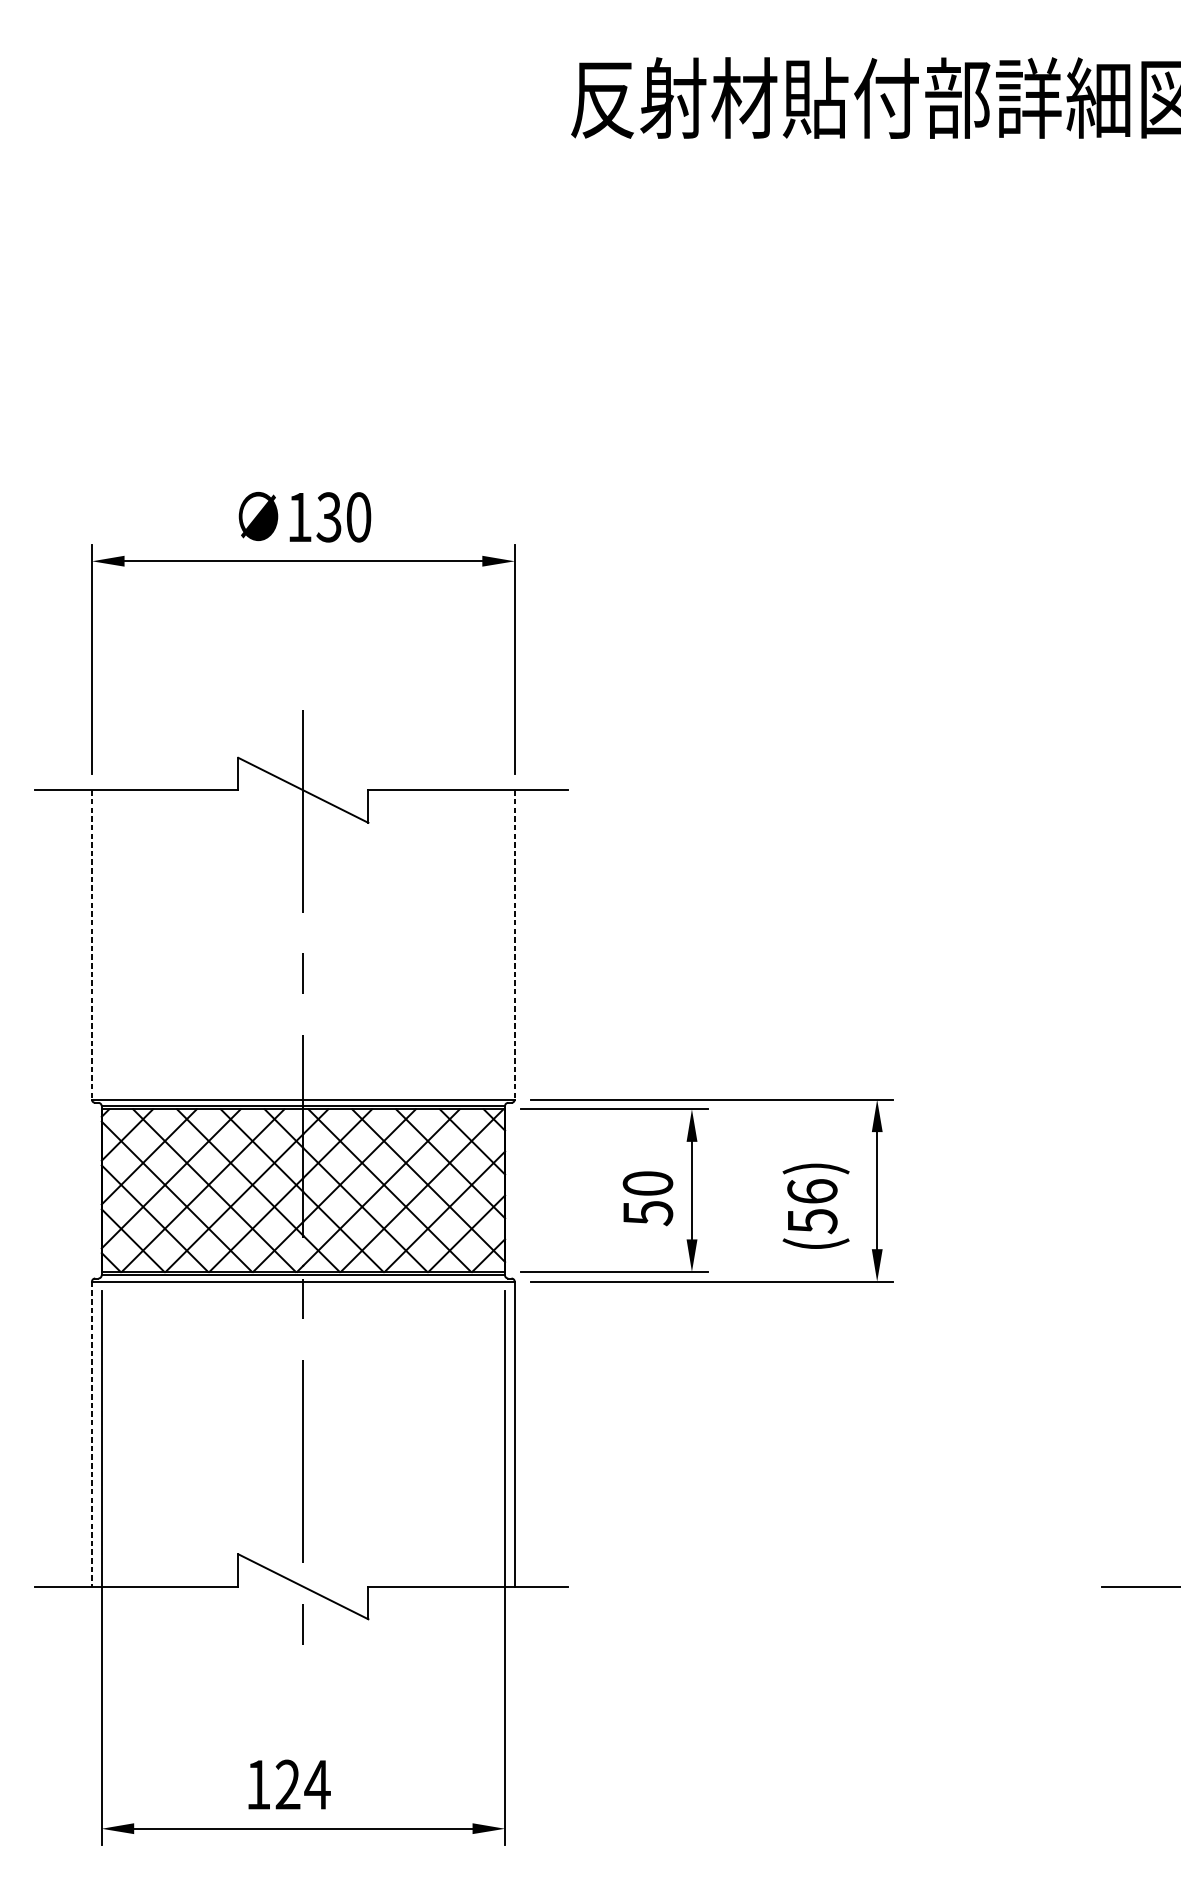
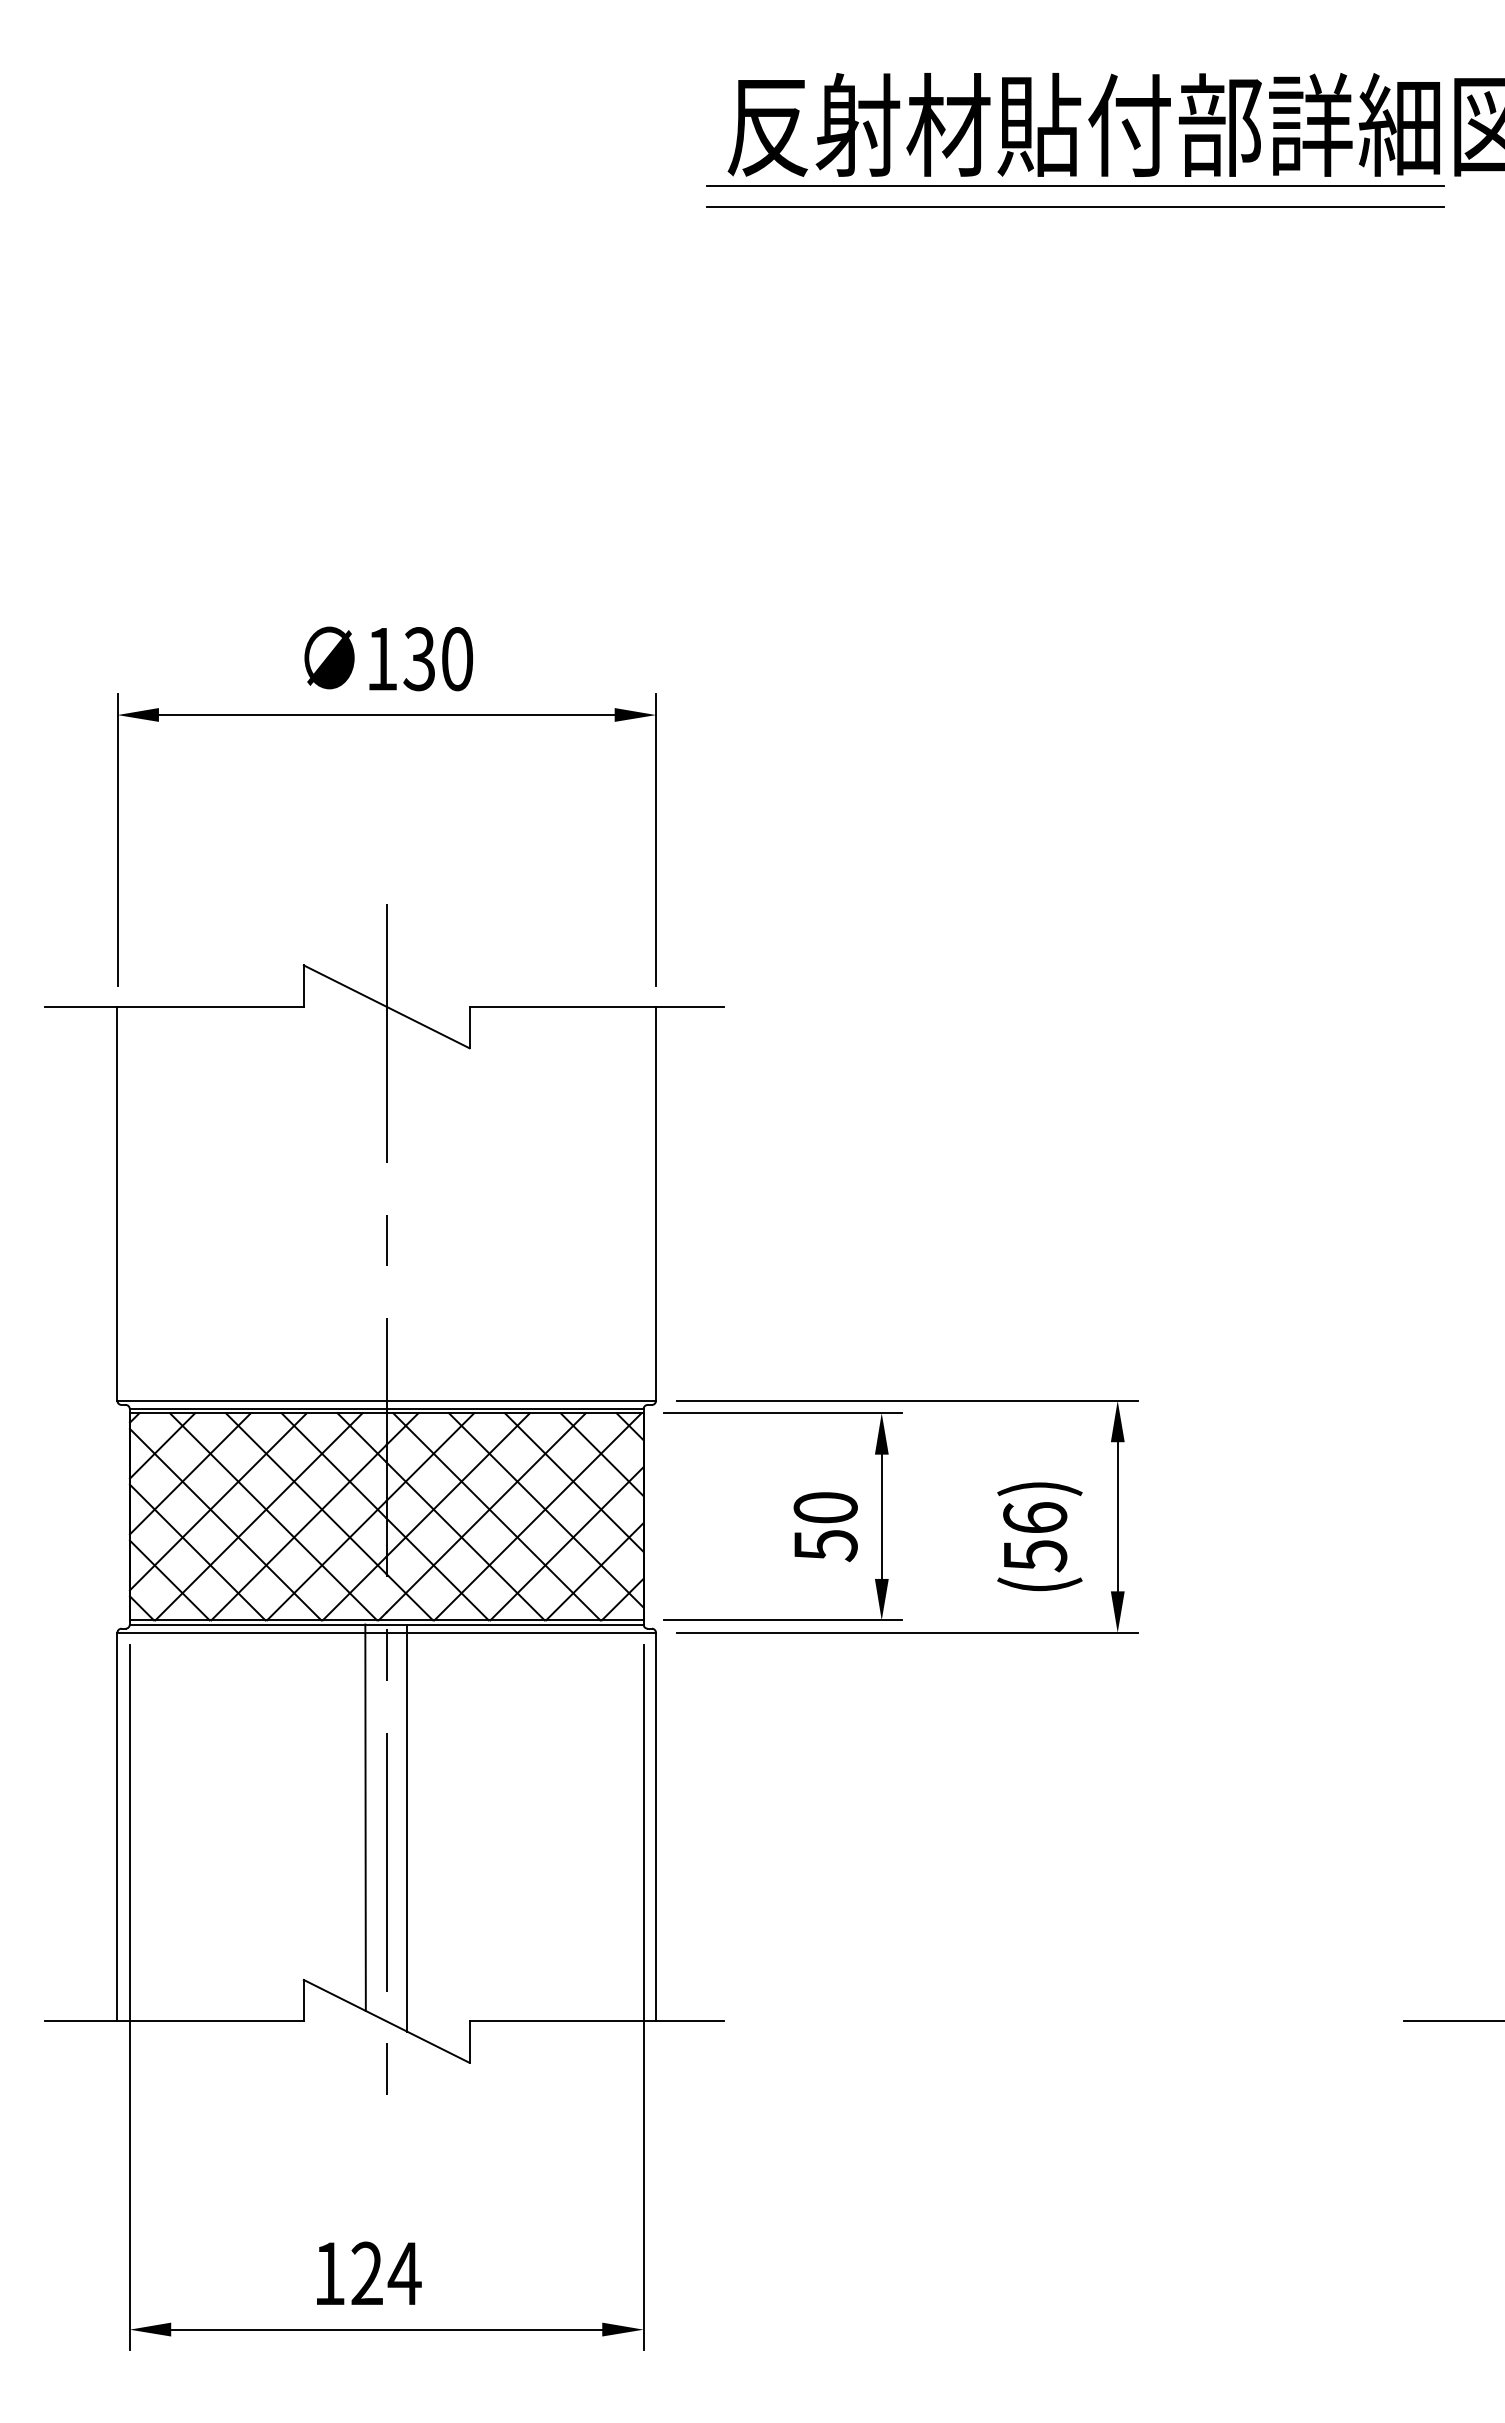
line: (844, 146) -> (1075, 186), added
line: (844, 162) -> (1075, 206), added
line: (92, 944) -> (117, 1203), dashed -> solid
line: (515, 944) -> (656, 1203), dashed -> solid
line: (286, 1426) -> (365, 1817), added
line: (92, 1434) -> (117, 1827), dashed -> solid
line: (319, 1434) -> (407, 1827), added

